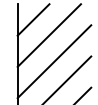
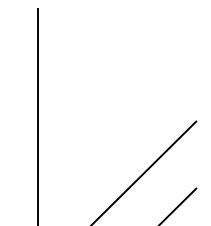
line: (33, 19) -> (72, 42), removed
line: (49, 35) -> (106, 76), removed
line: (54, 61) -> (117, 132), removed

